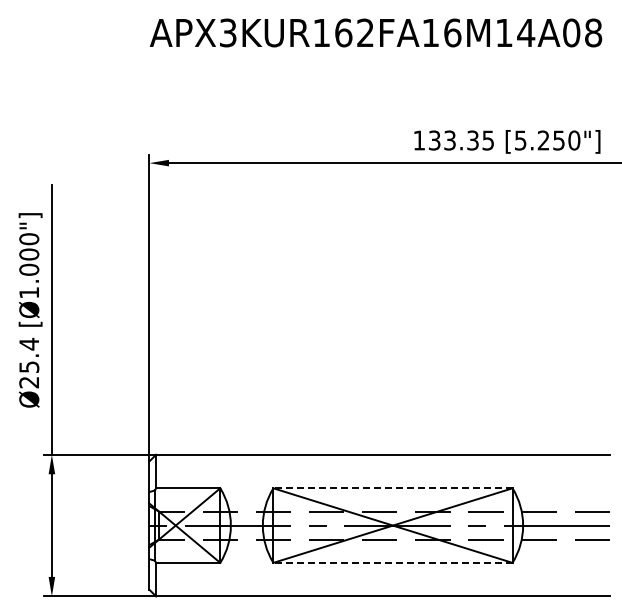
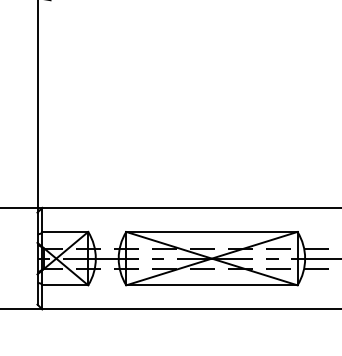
line: (392, 488) -> (211, 232), dashed -> solid
line: (392, 562) -> (211, 285), dashed -> solid

